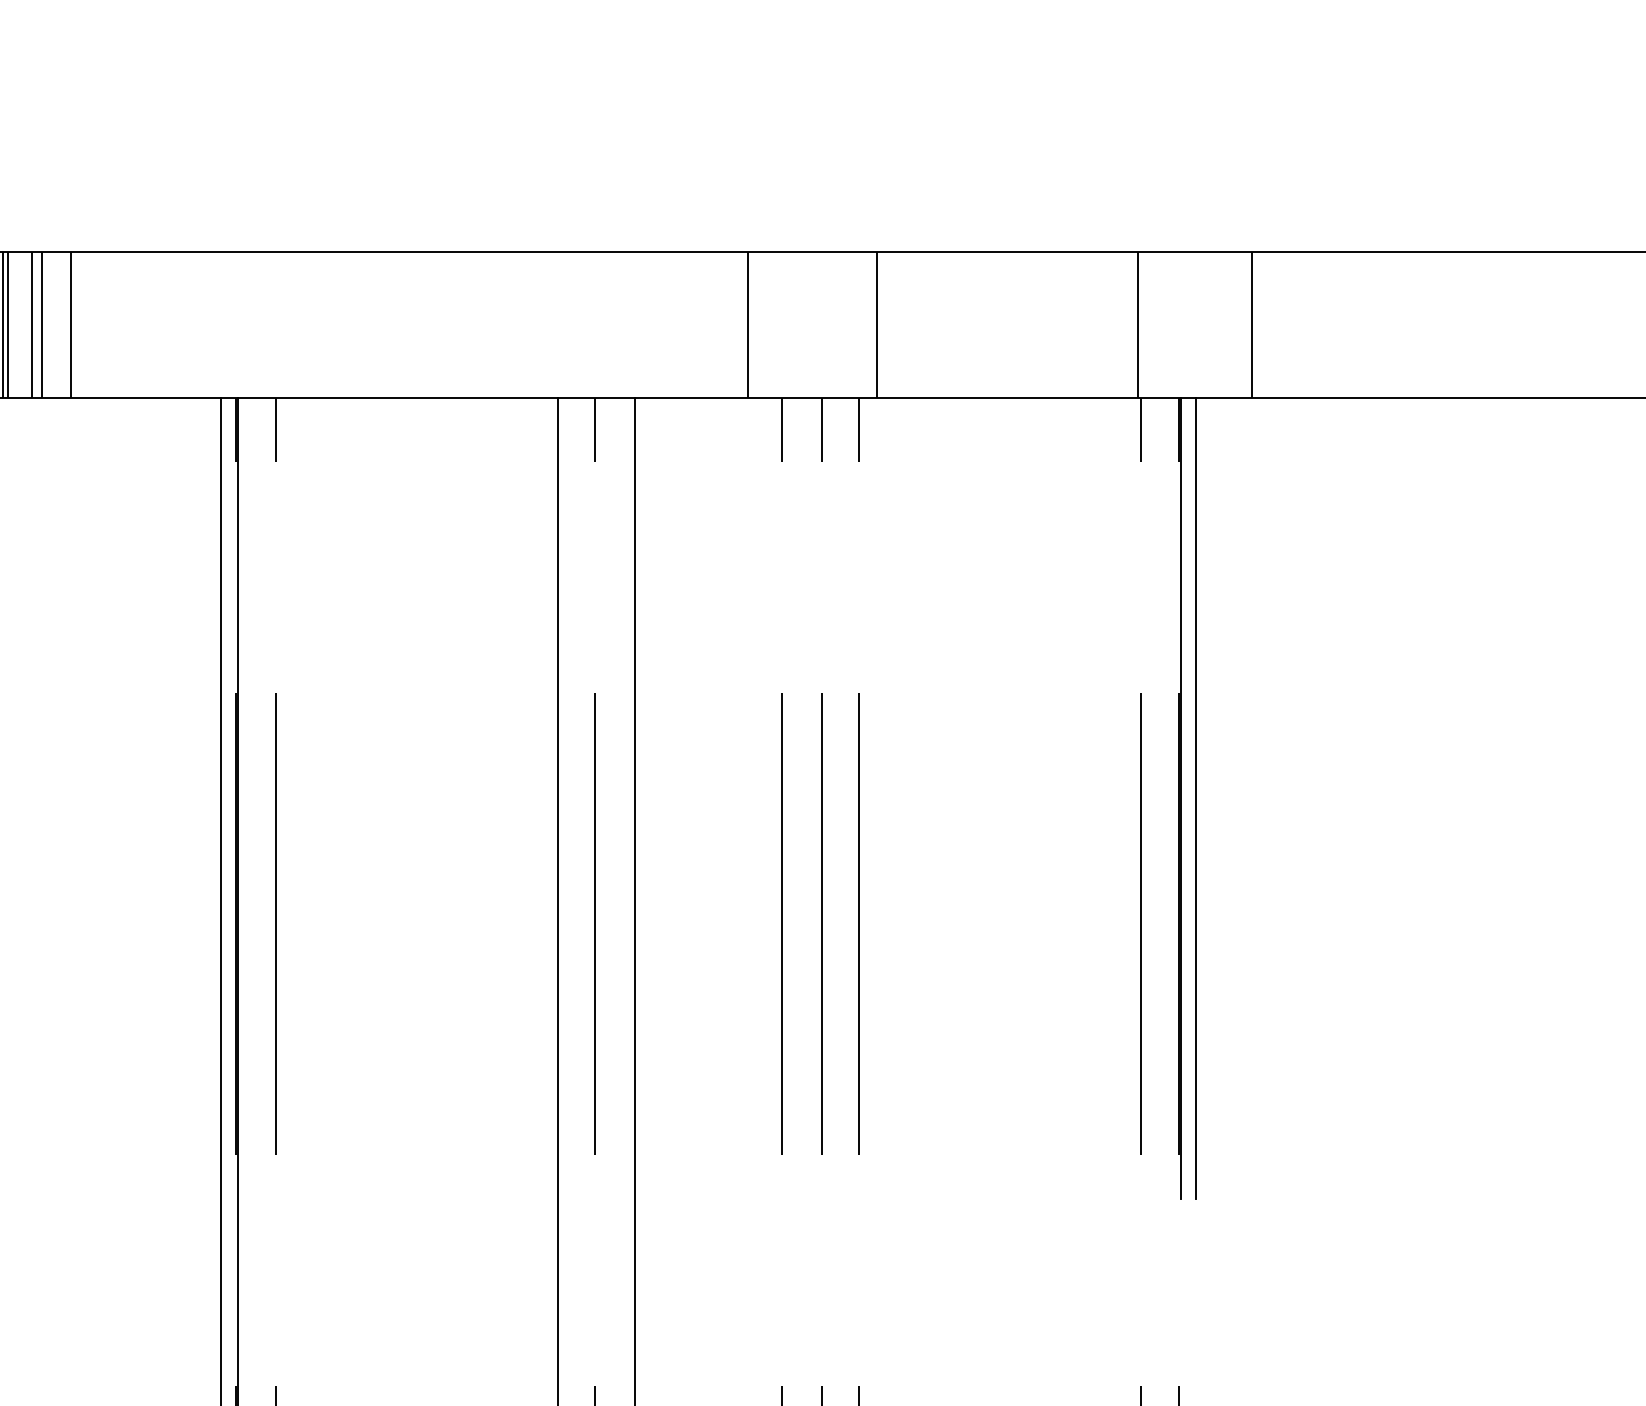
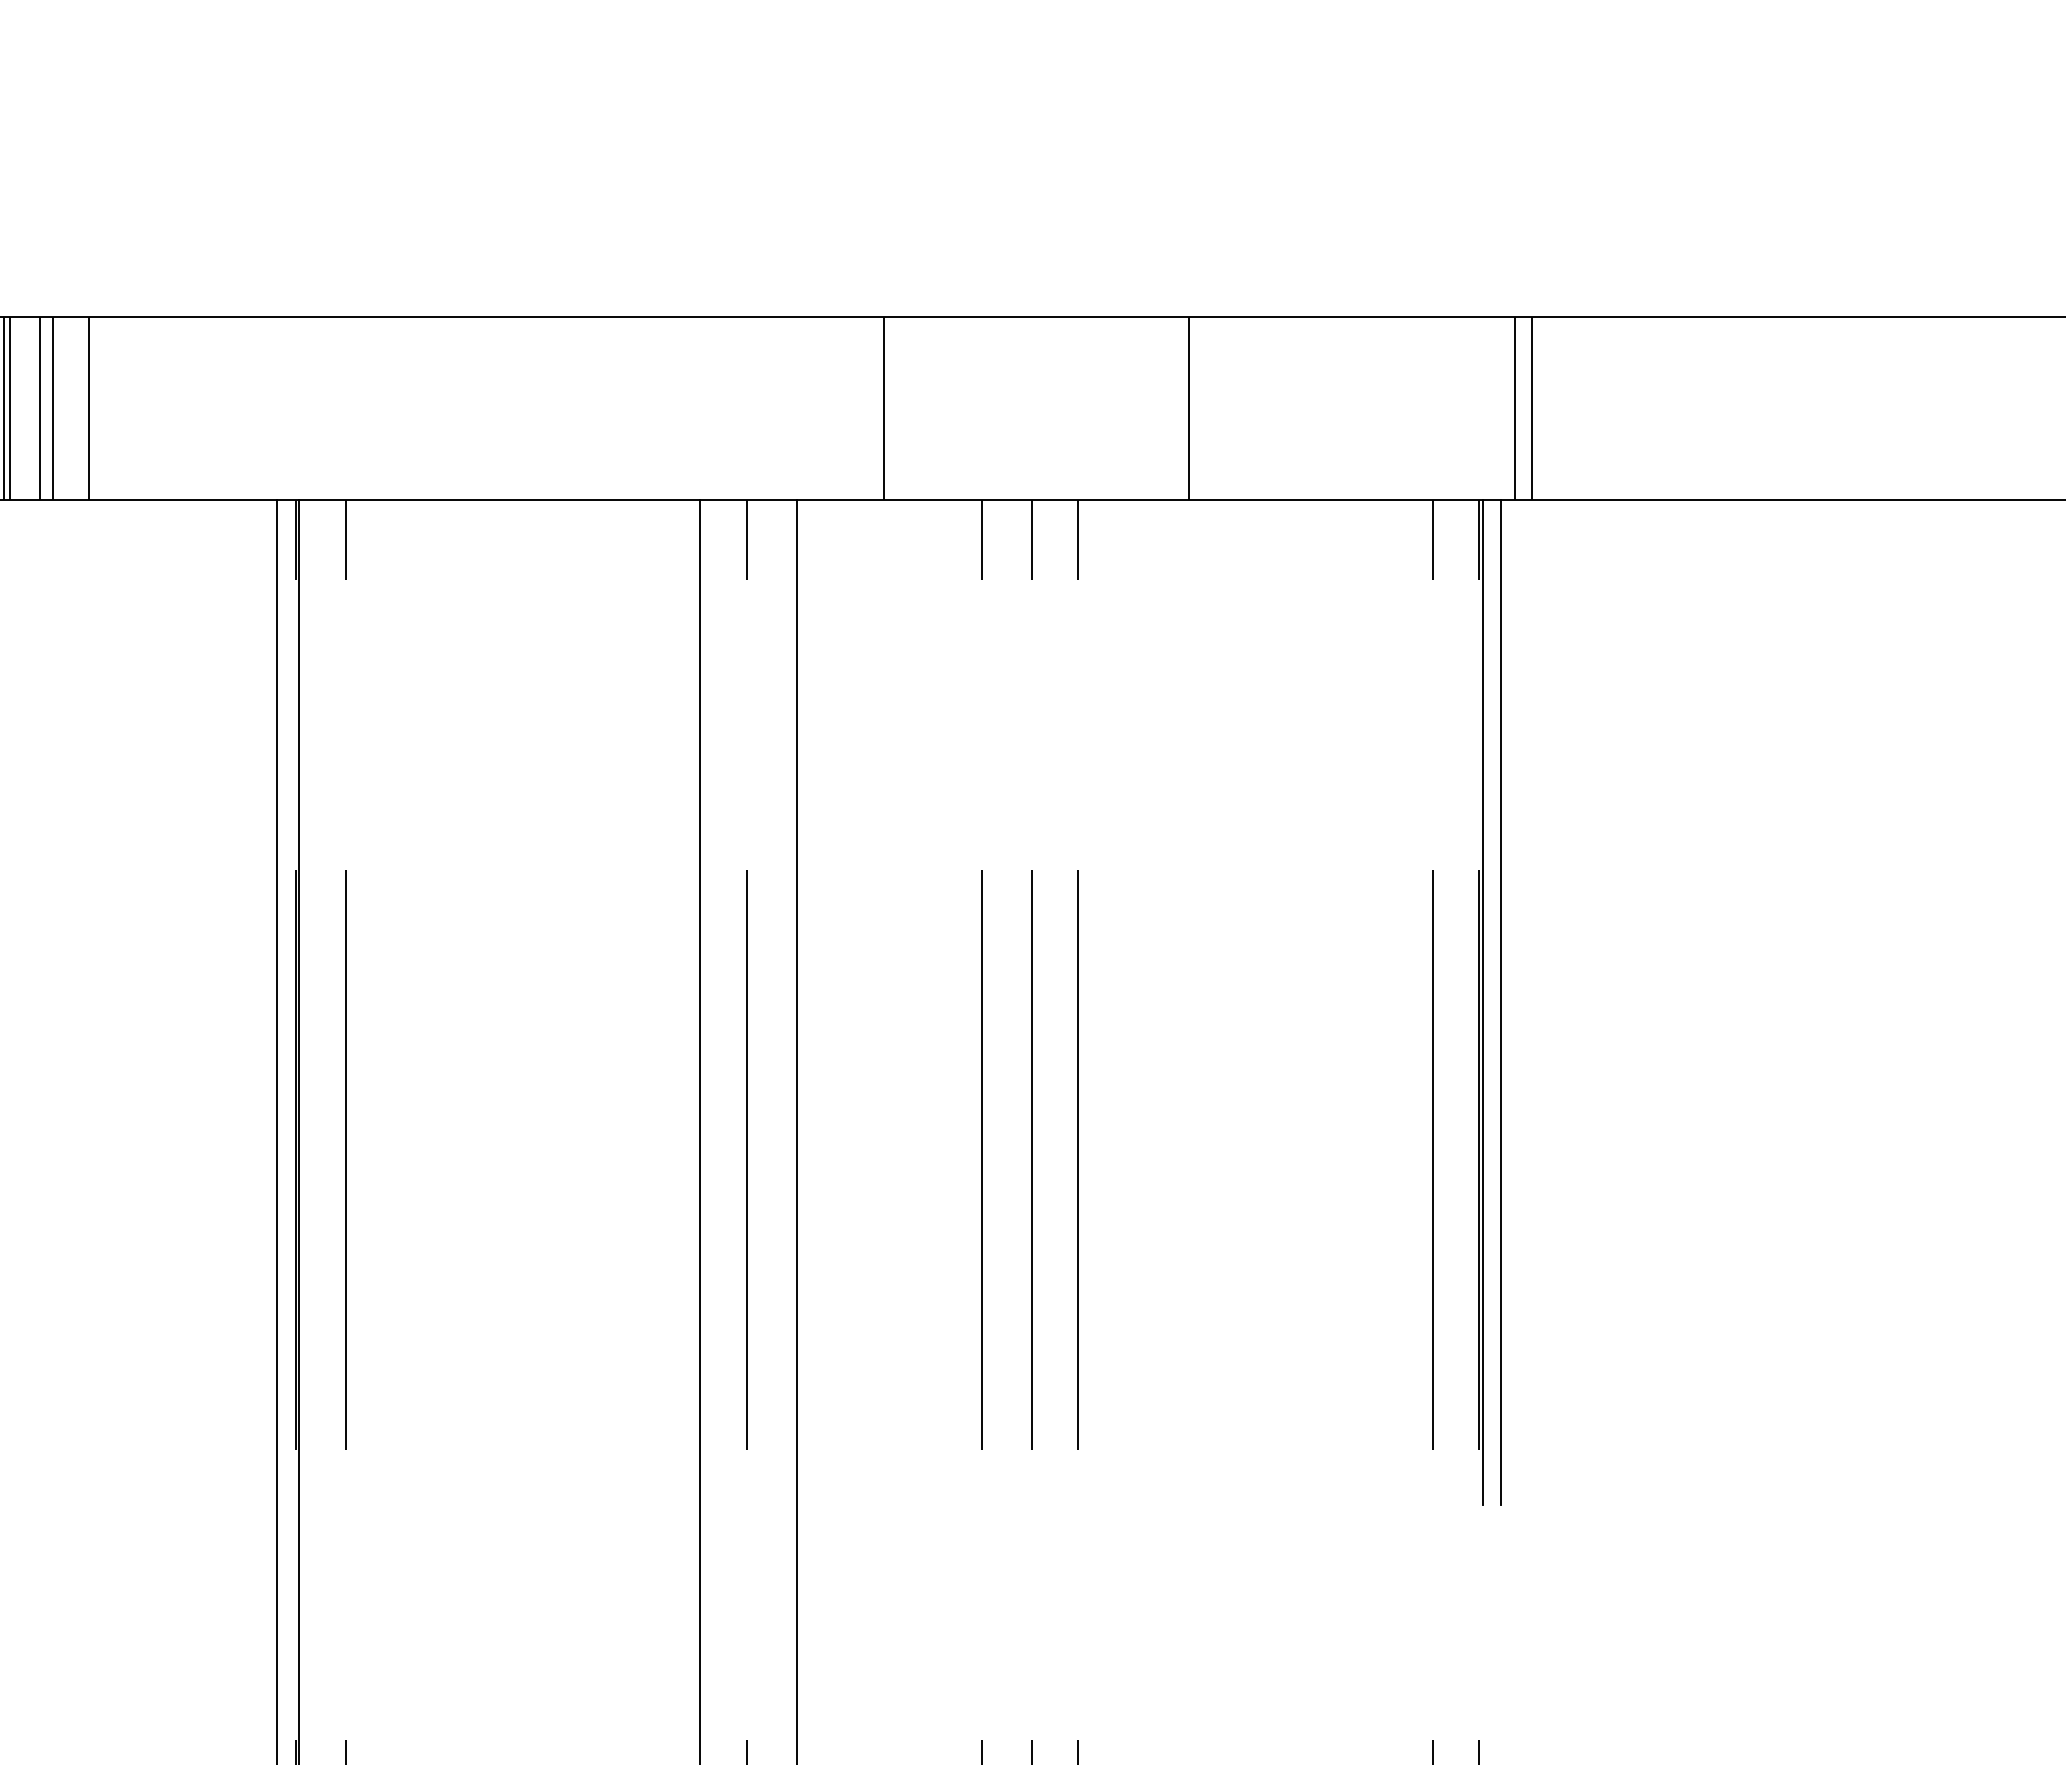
line: (748, 324) -> (884, 407), moved
line: (876, 324) -> (1188, 407), moved
line: (1137, 324) -> (1531, 407), moved
line: (1252, 324) -> (1515, 407), moved

